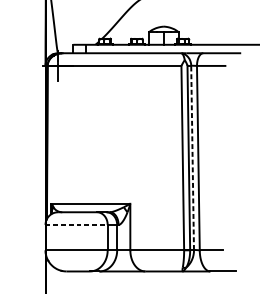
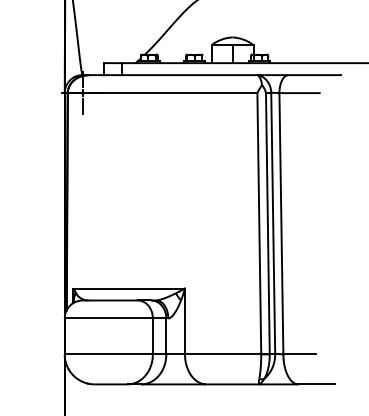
line: (192, 157) -> (273, 223), dashed -> solid
line: (77, 224) -> (109, 318), dashed -> solid

